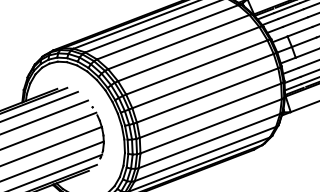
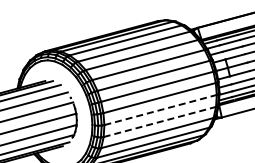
line: (211, 109) -> (161, 109), solid -> dashed
line: (211, 125) -> (160, 121), solid -> dashed

